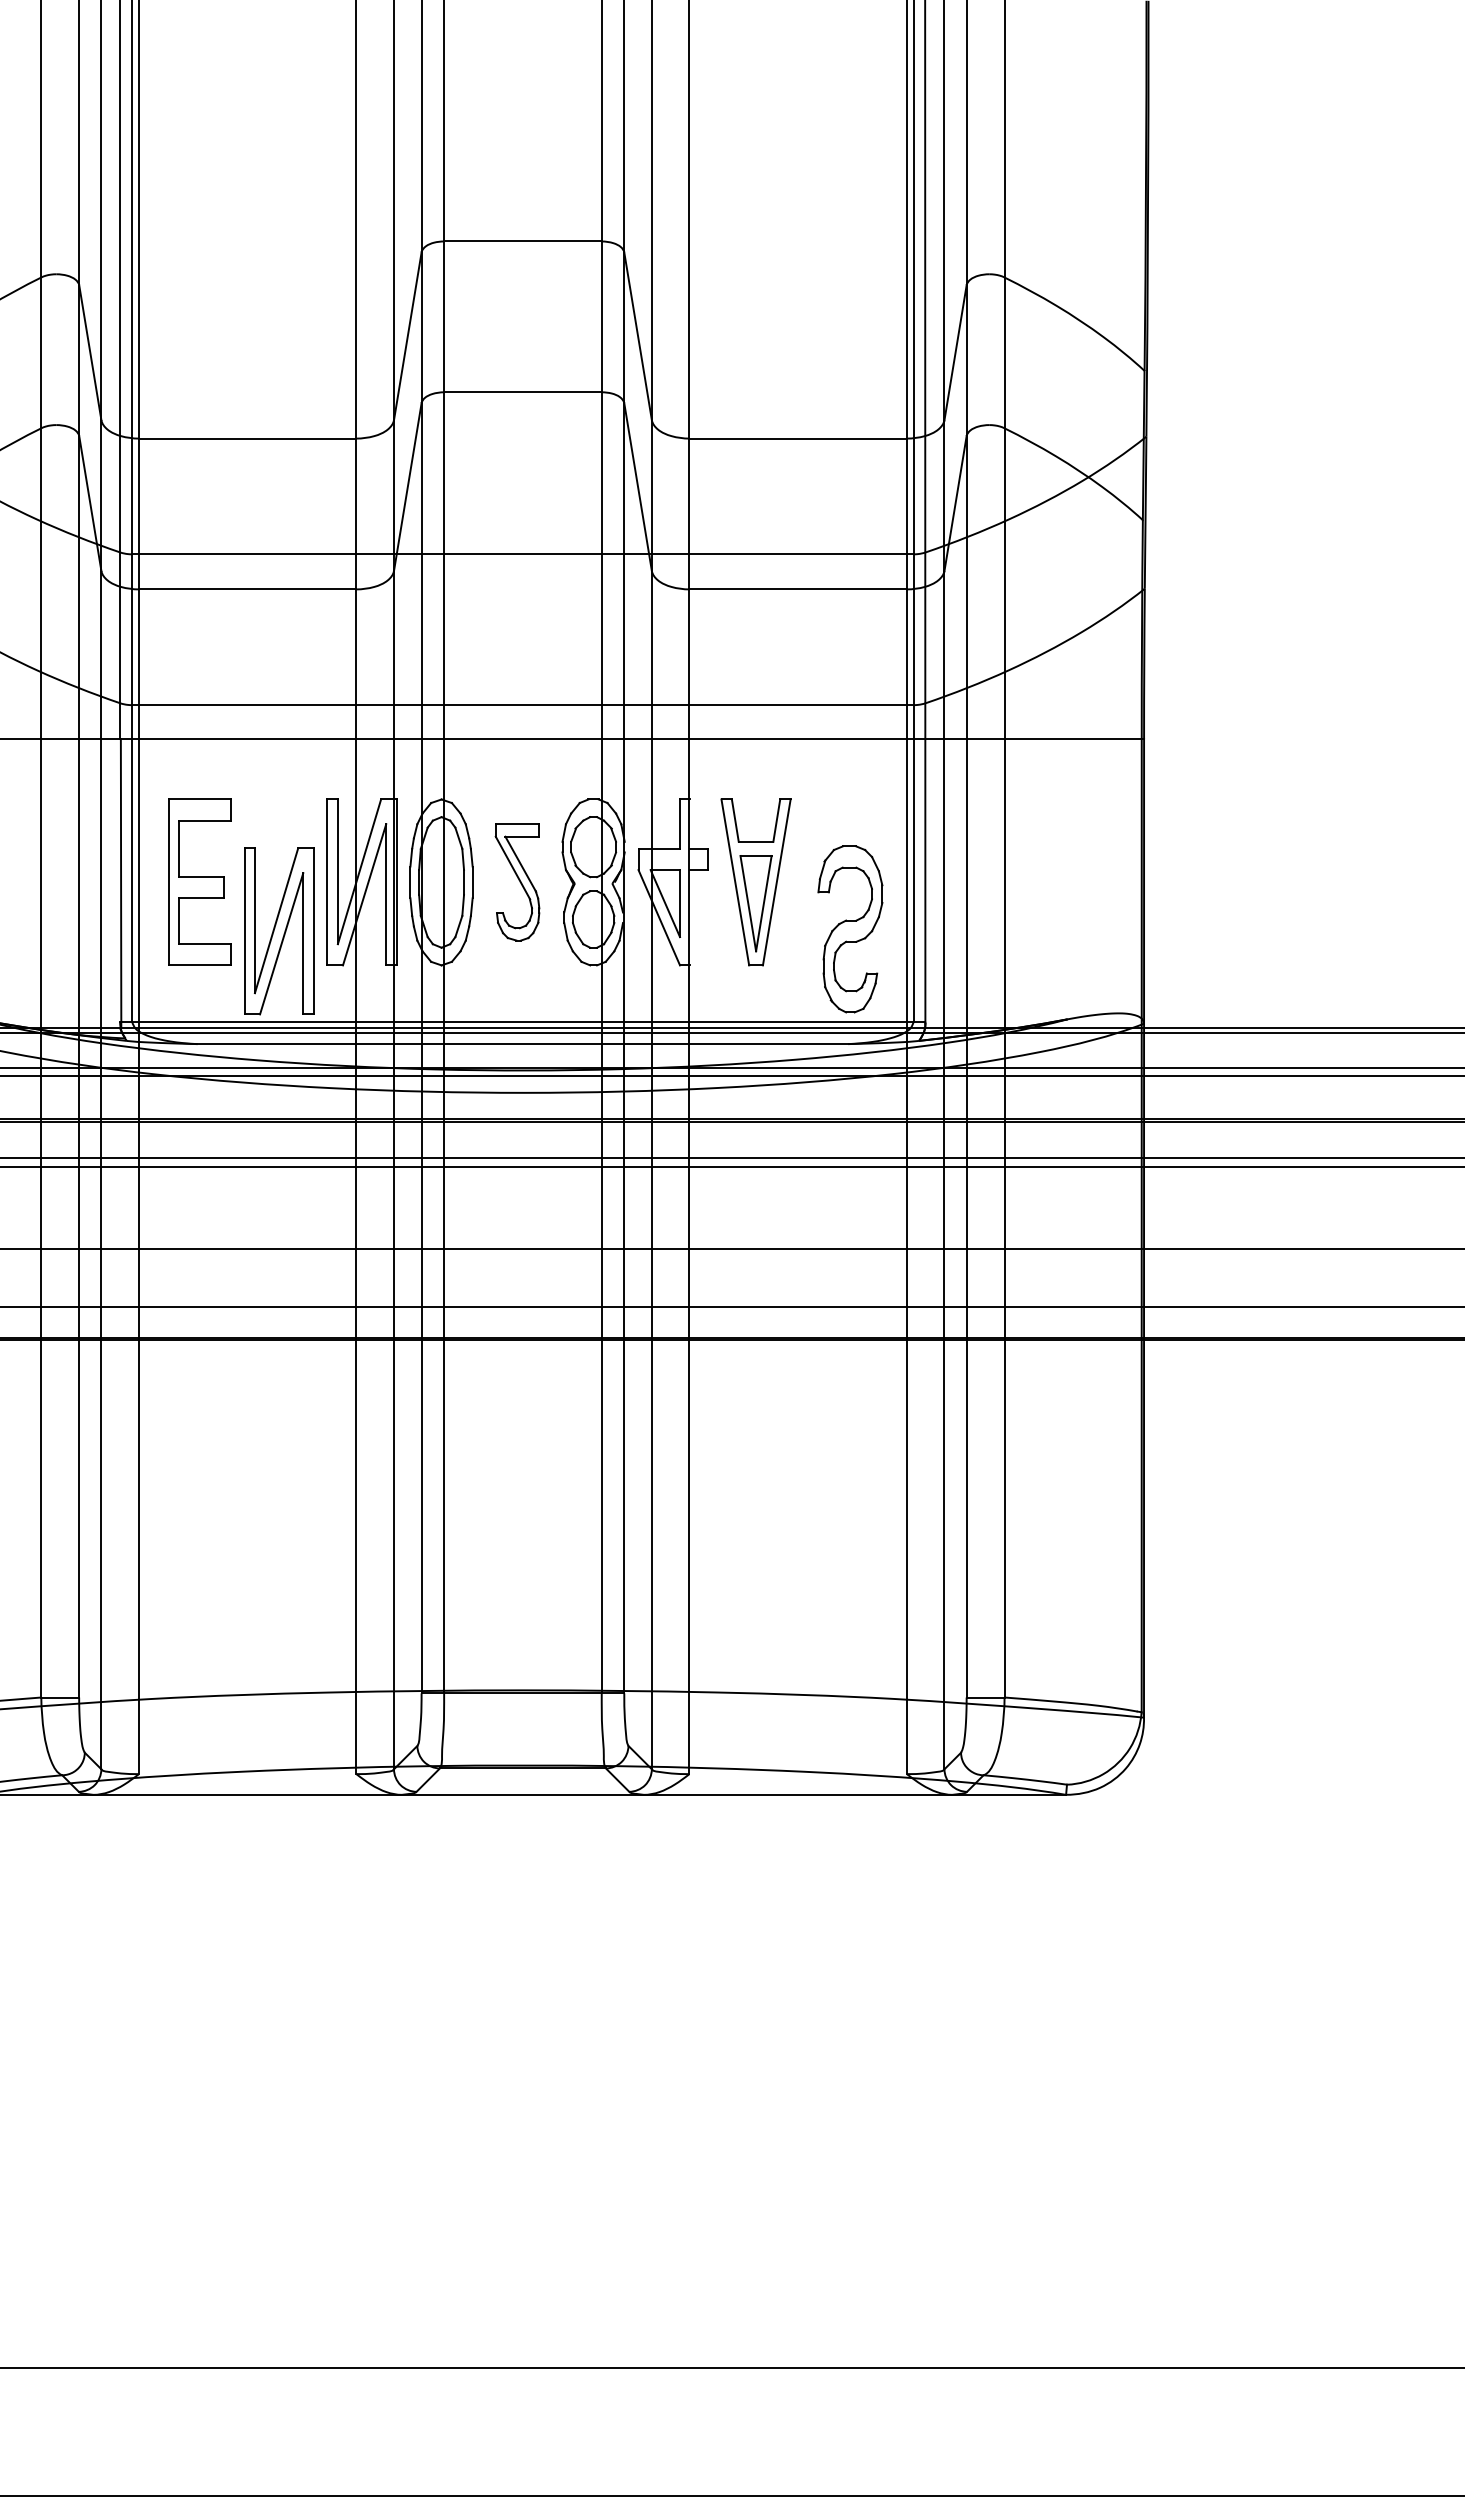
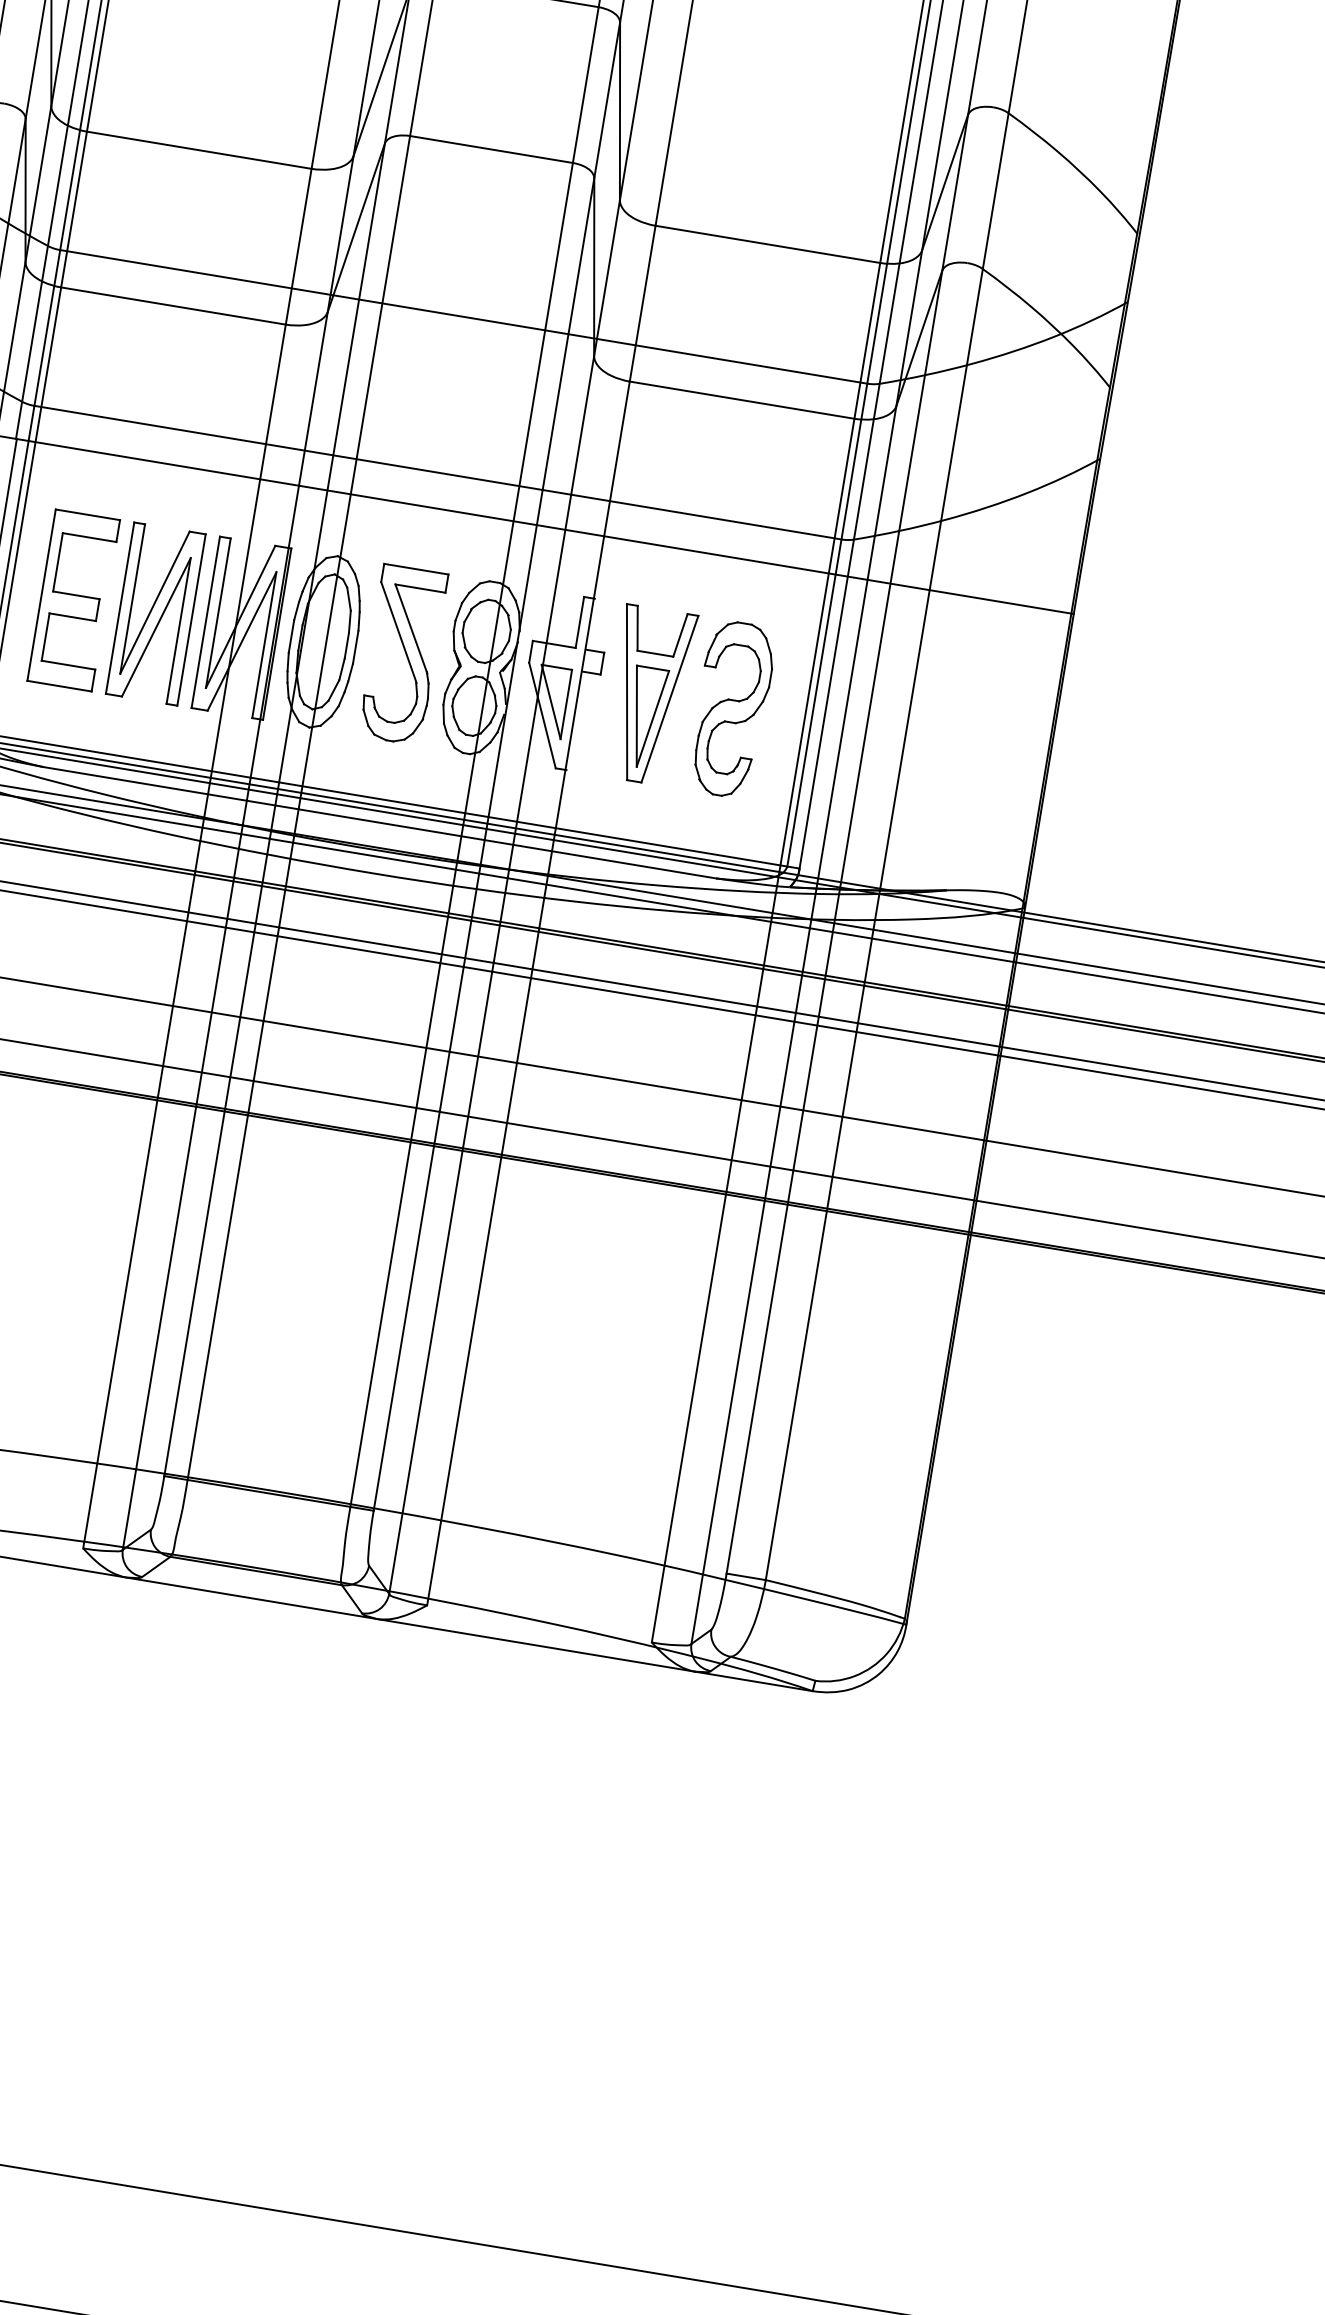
part: (517, 882) -> (402, 654), size x1.43
part: (850, 929) -> (731, 709), moved
part: (279, 931) -> (156, 614), moved

